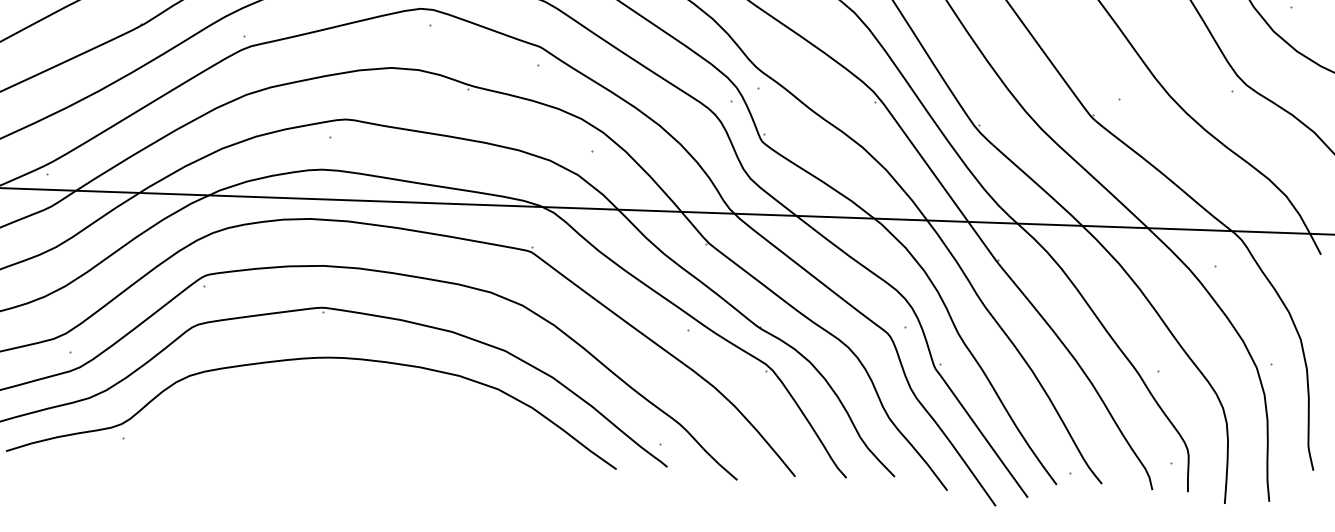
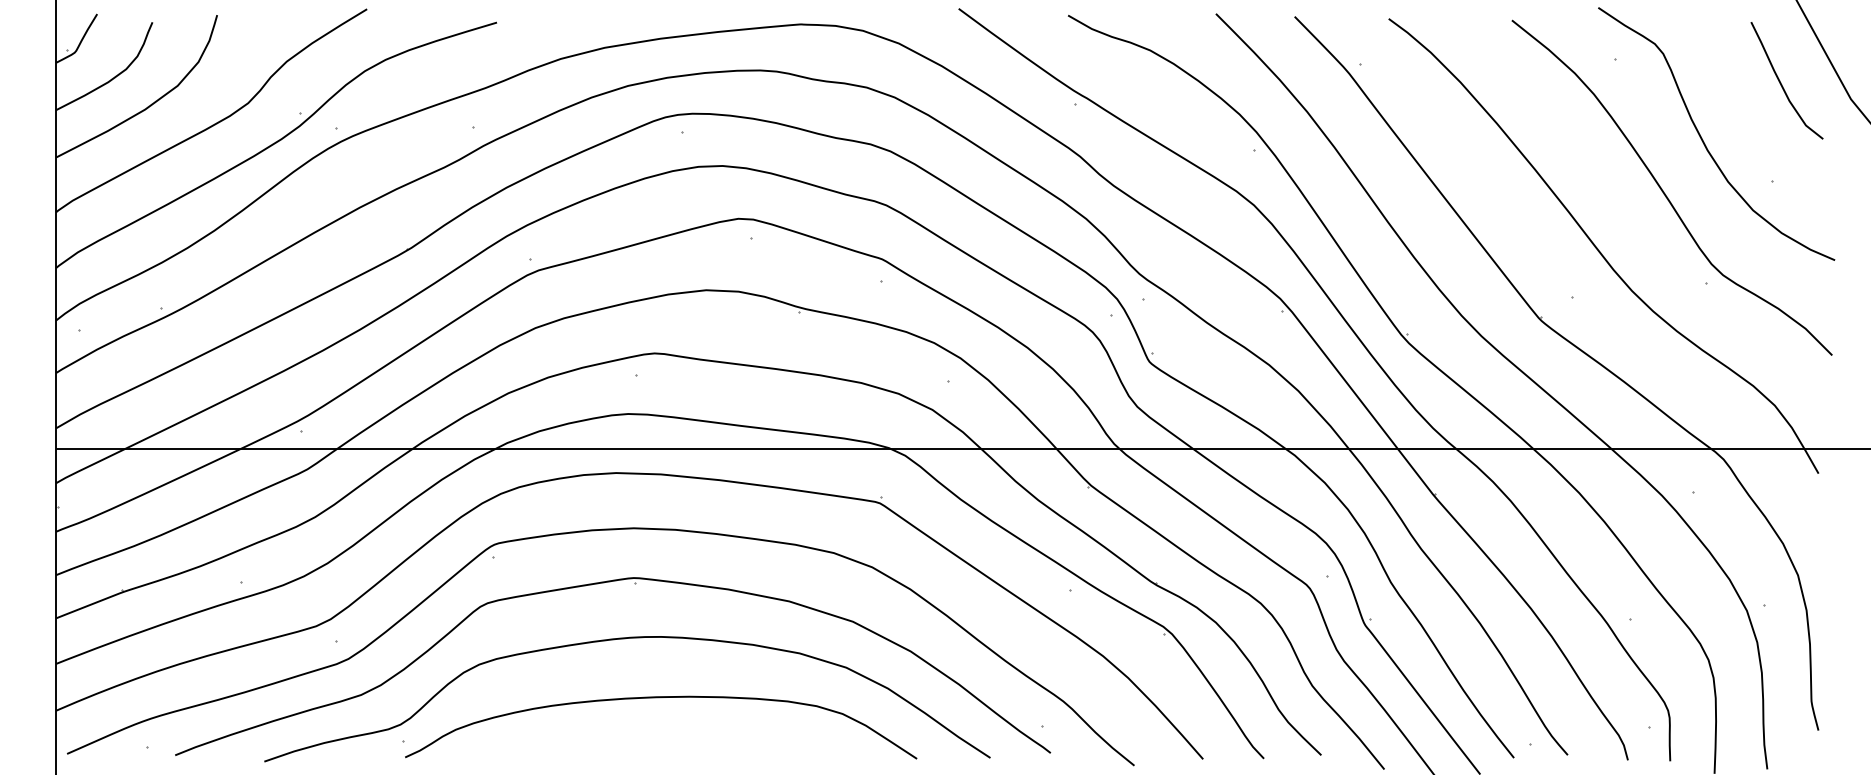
curve: (340, 409) -> (660, 698), added

